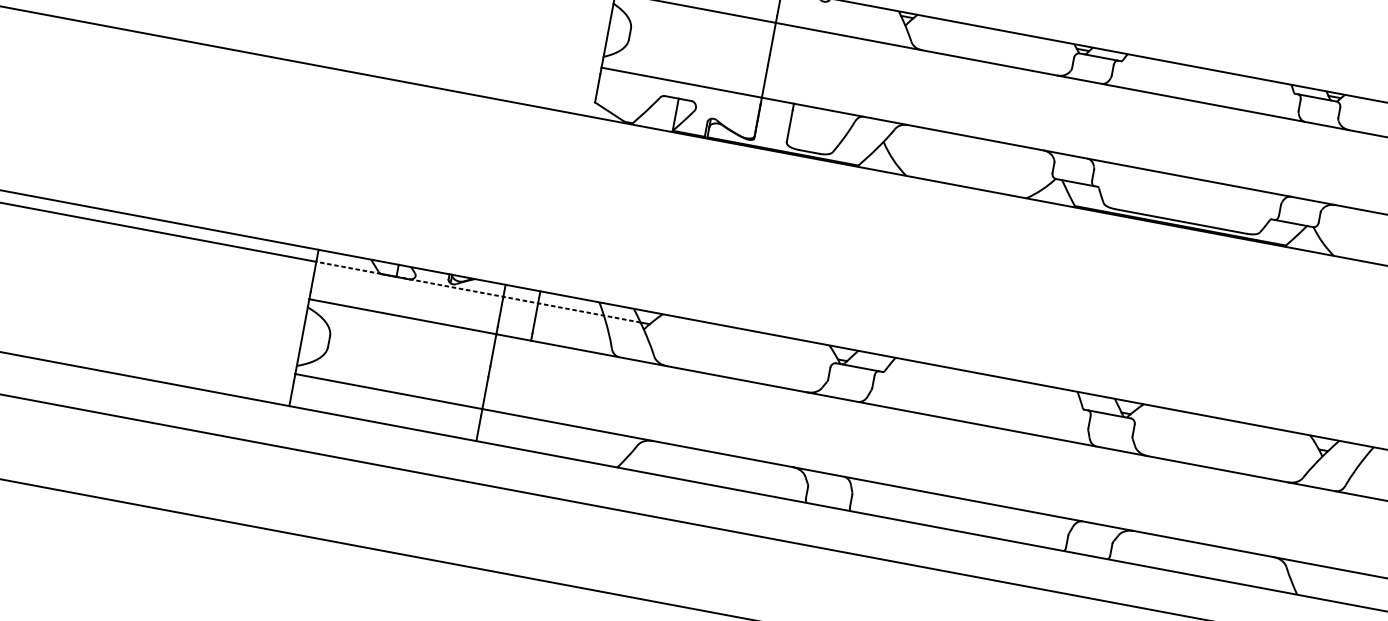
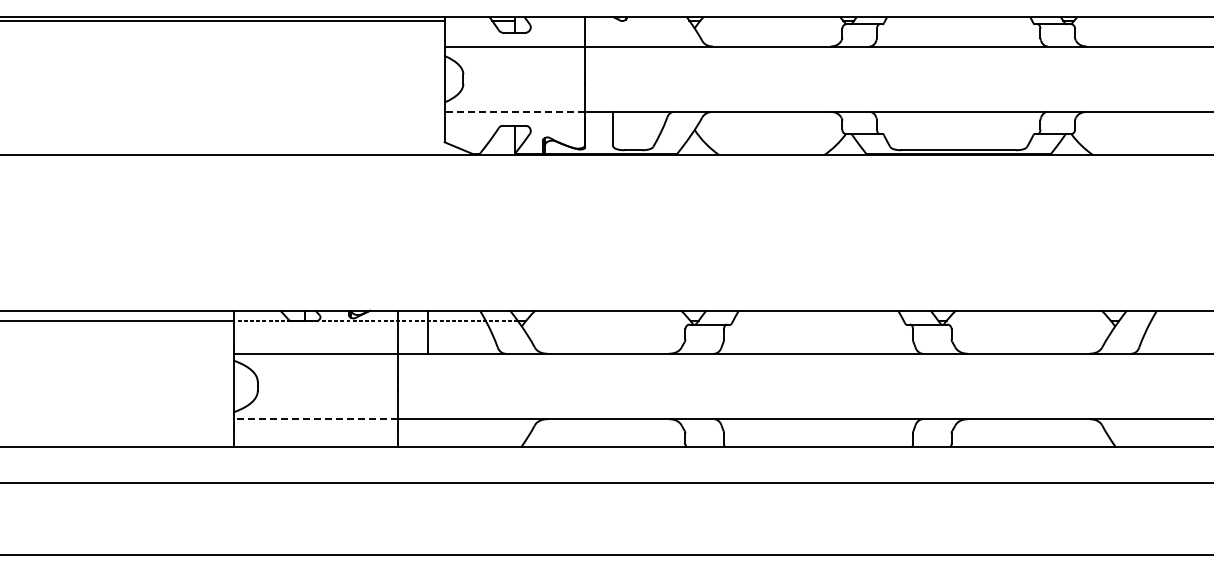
line: (681, 82) -> (514, 111), solid -> dashed
line: (389, 391) -> (316, 419), solid -> dashed

